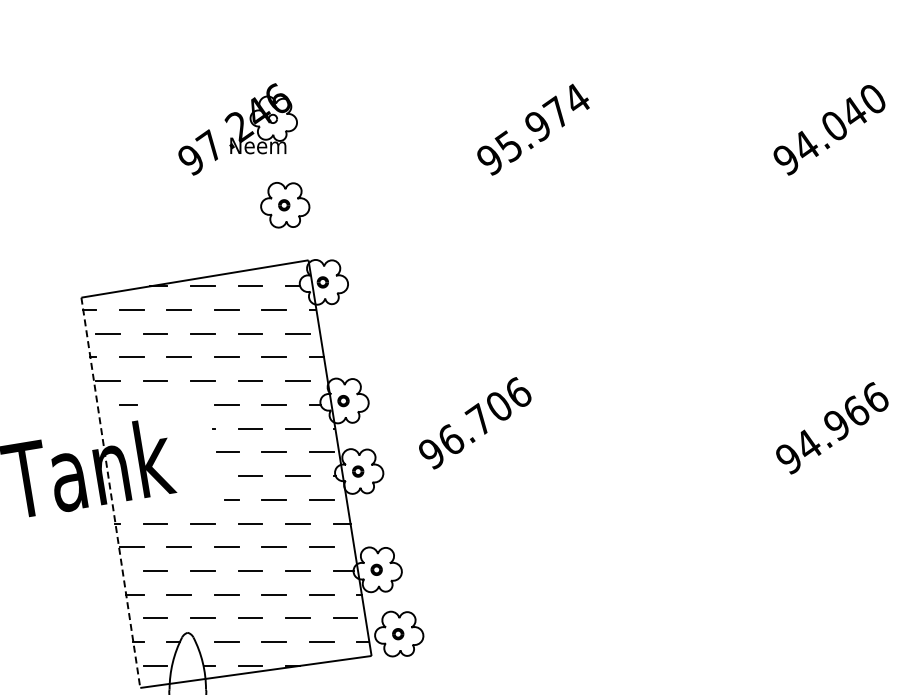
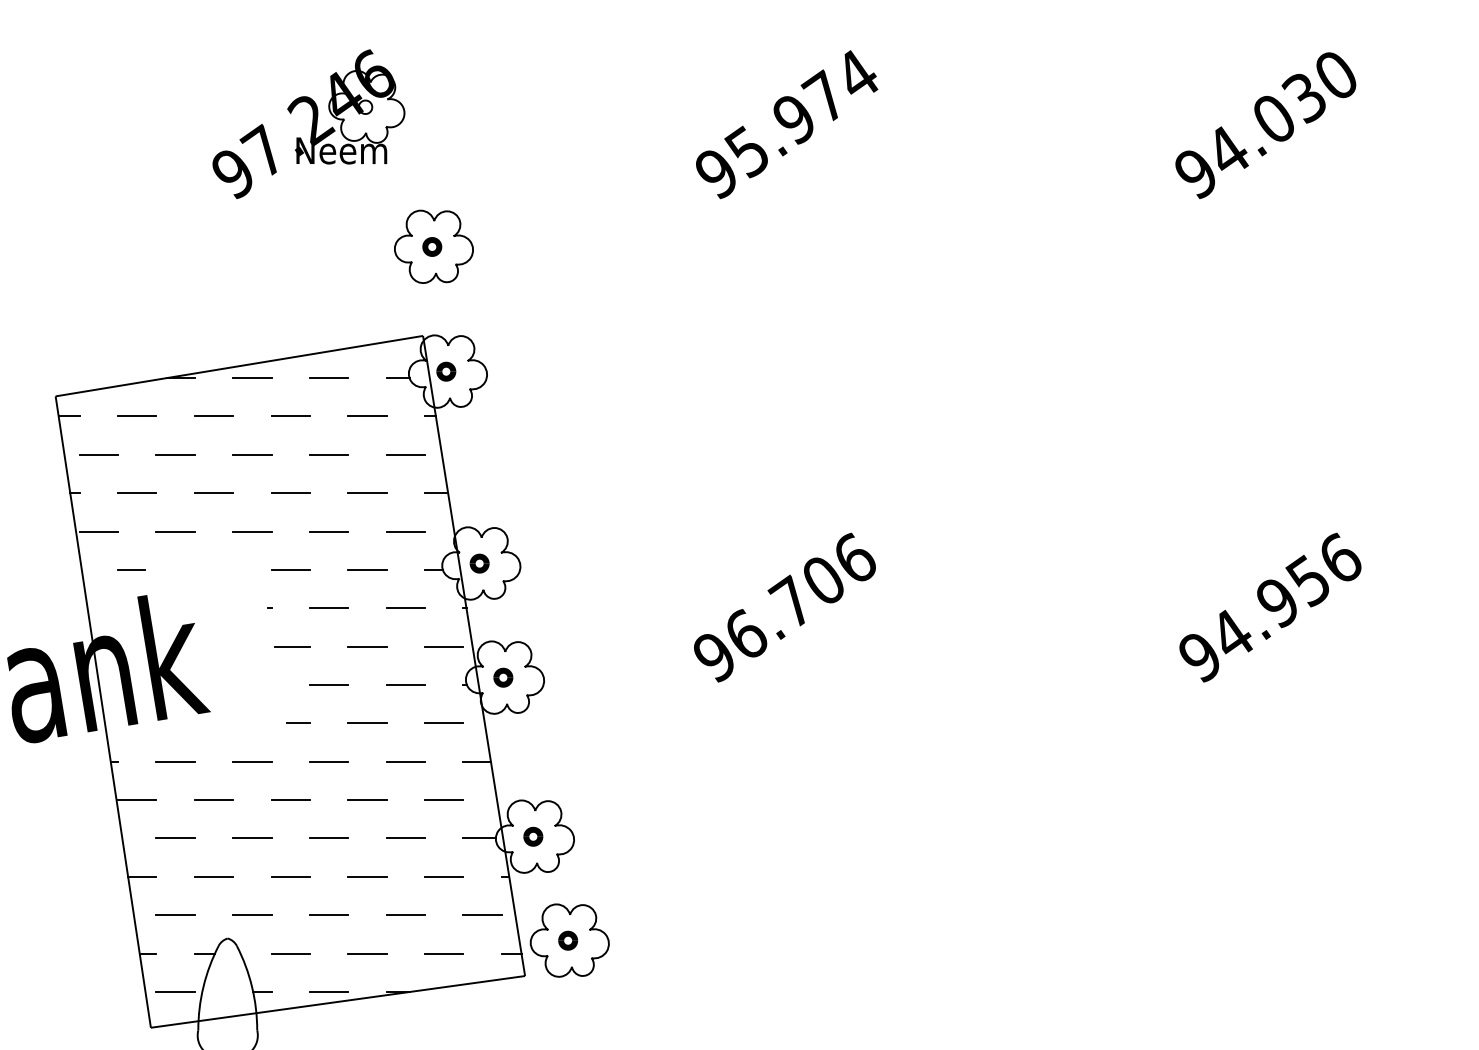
text: (852, 112) -> (1303, 96), 94.040 -> 94.030
part: (285, 205) -> (434, 247), moved
text: (855, 411) -> (1307, 580), 94.966 -> 94.956
text: (475, 423) -> (785, 608), moved
line: (110, 493) -> (102, 713), dashed -> solid

